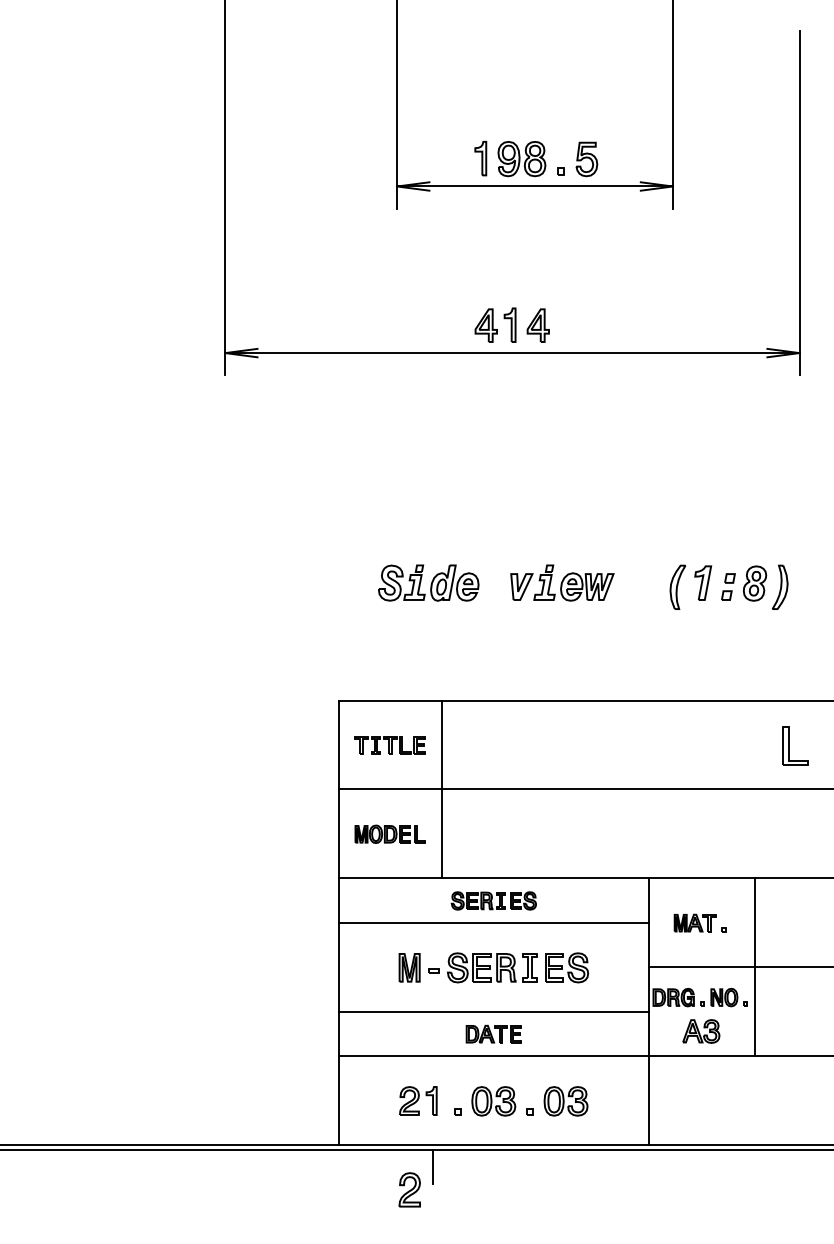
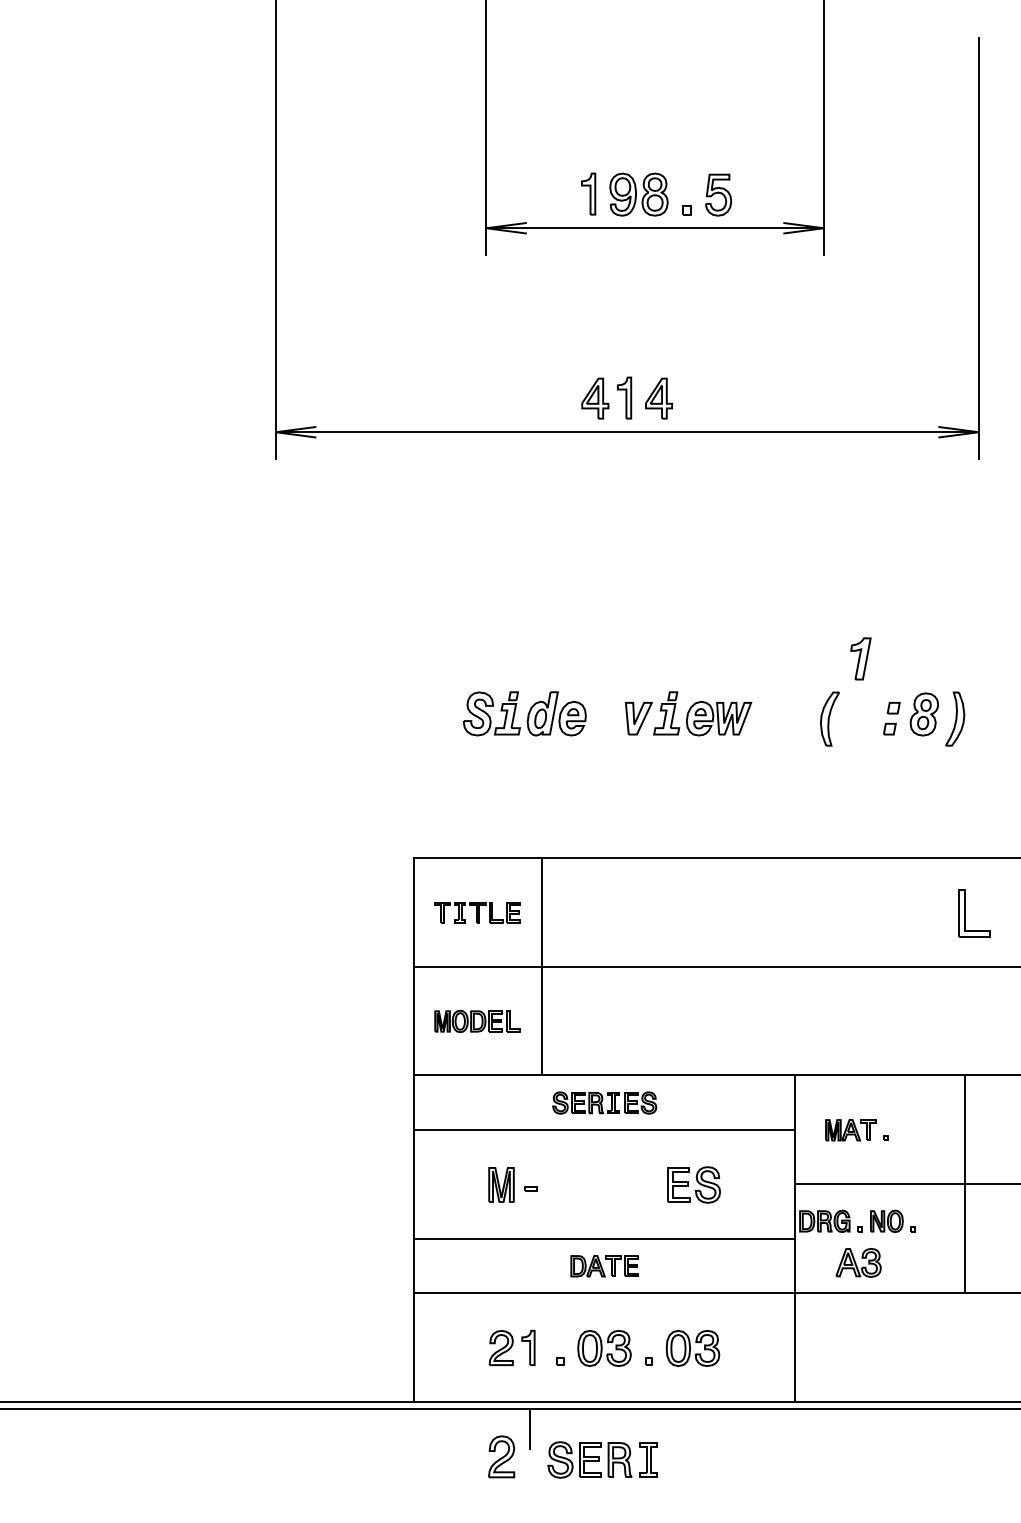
part: (702, 582) -> (860, 658), moved
line: (755, 966) -> (964, 1183), moved
part: (492, 967) -> (602, 1459), moved

